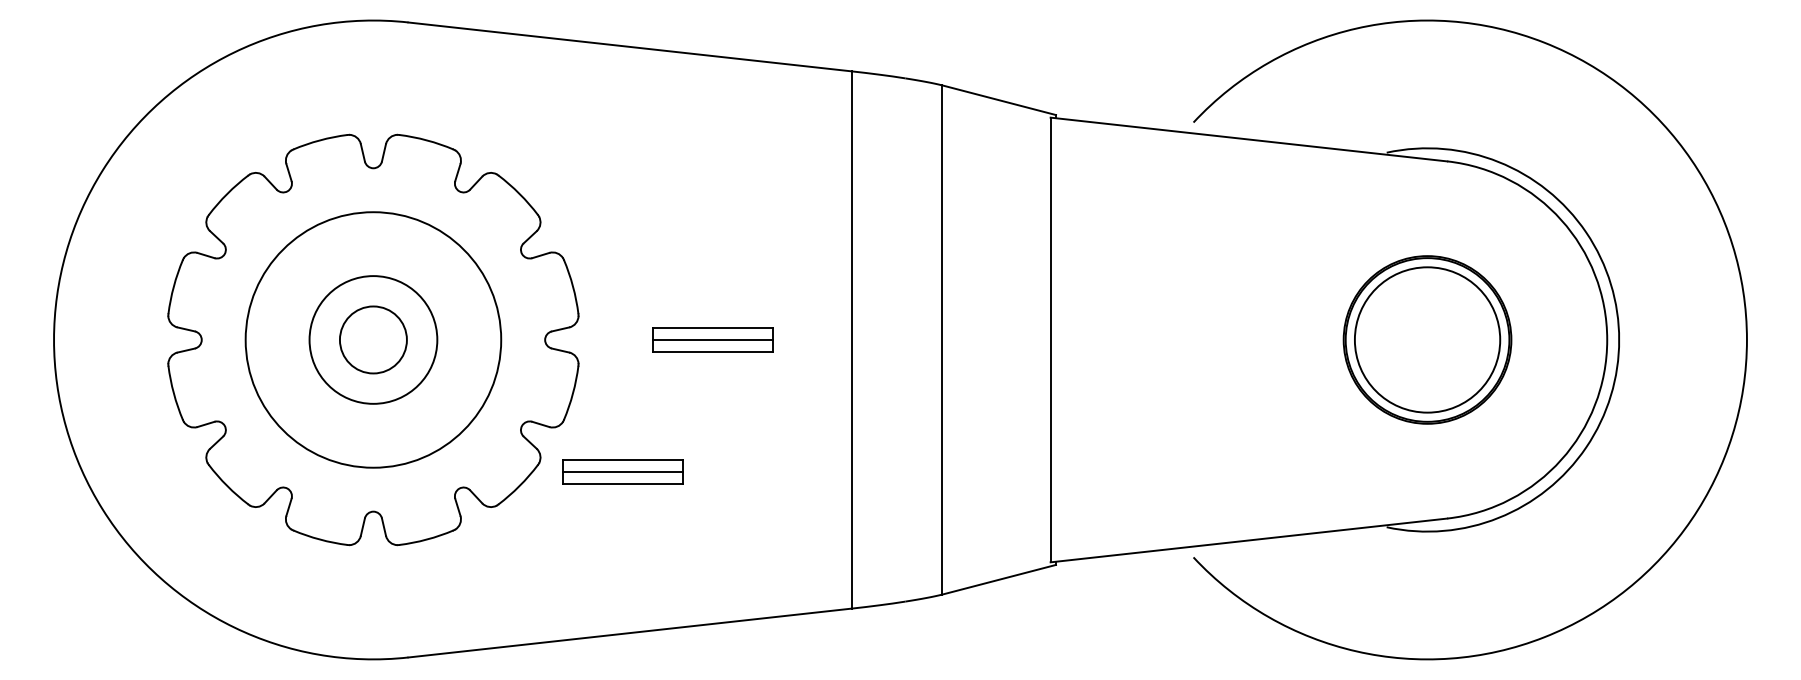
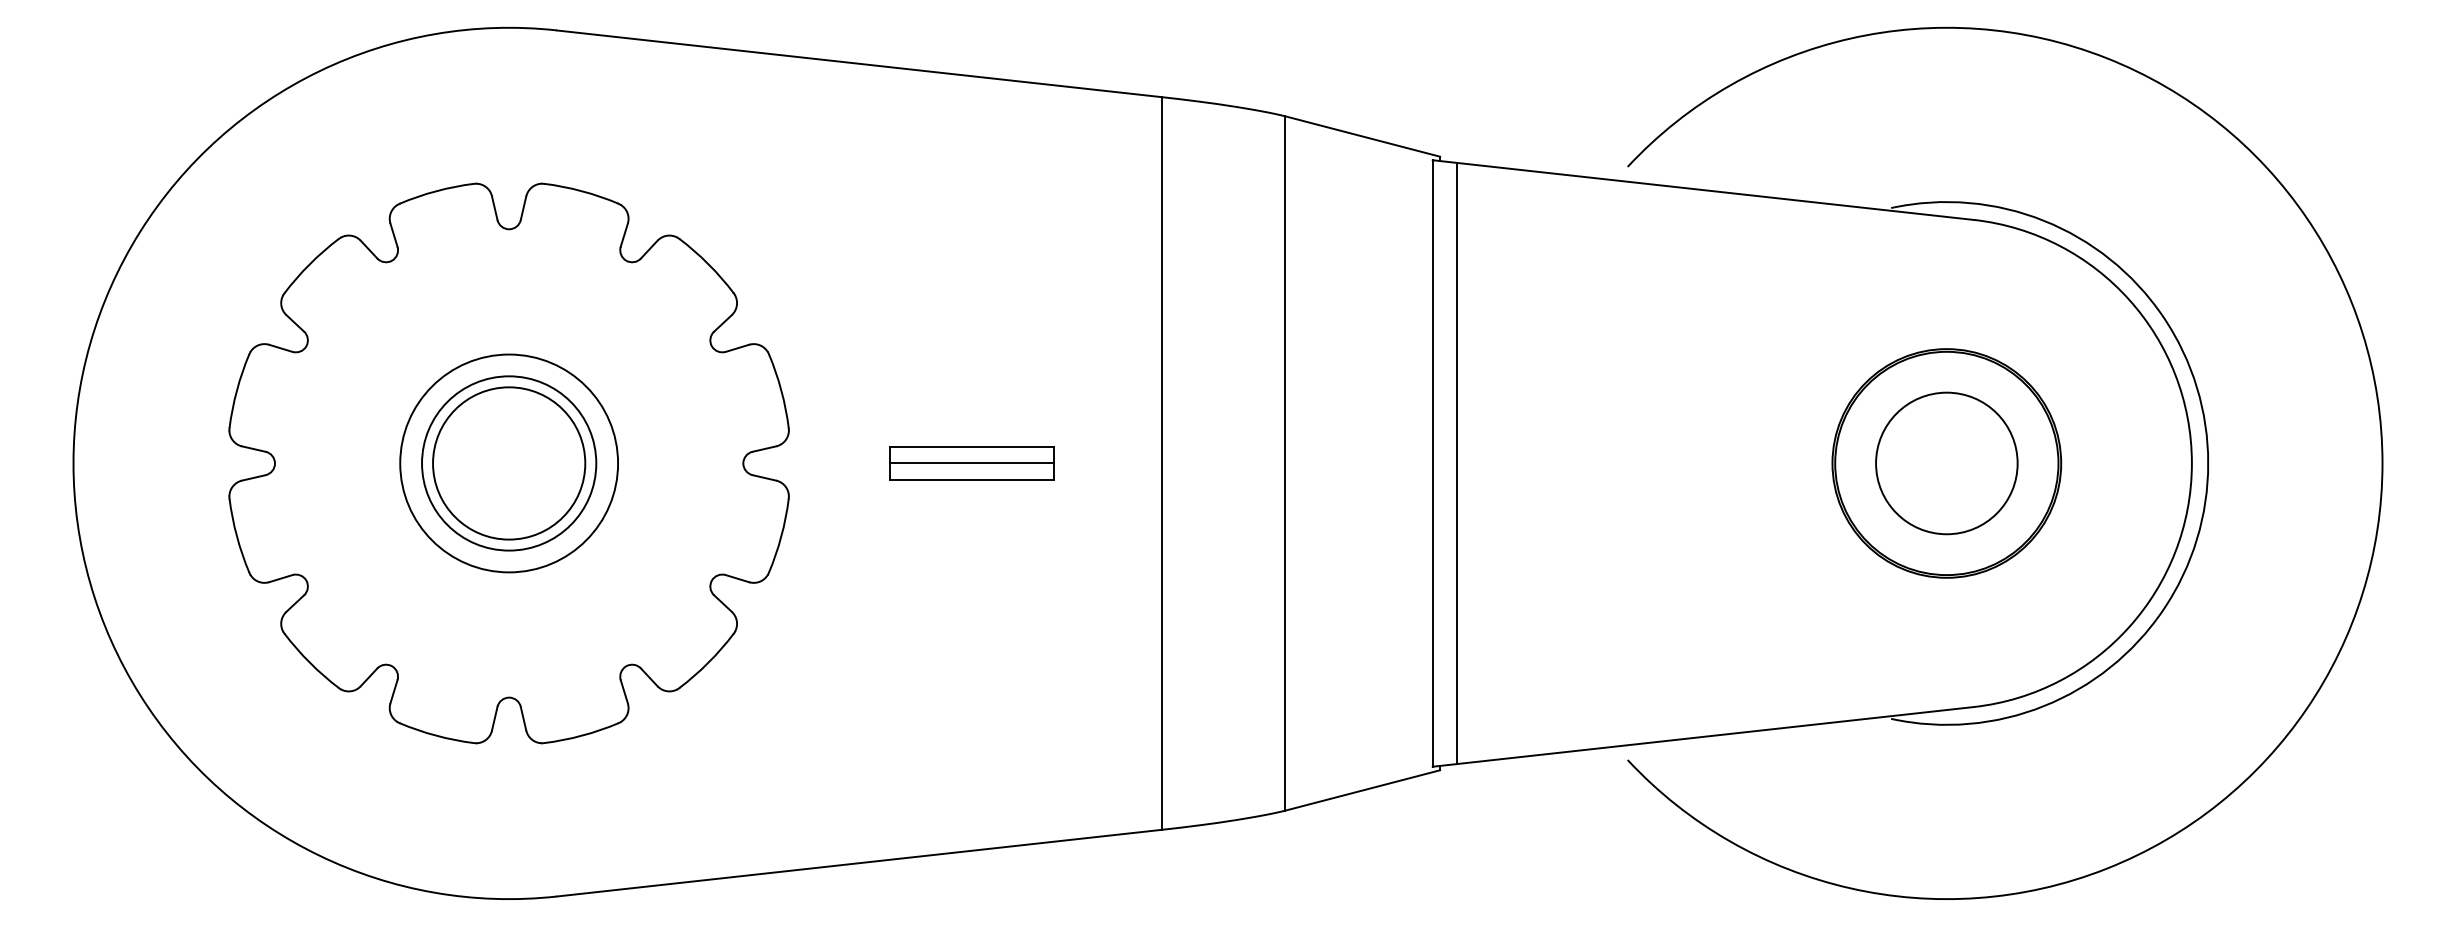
circle: (373, 339) -> (509, 462), size x0.62
circle: (373, 339) -> (509, 462), size x1.67
line: (1068, 339) -> (1457, 462), added
circle: (1427, 339) -> (1946, 462), size x0.71
part: (622, 471) -> (848, 642), removed

